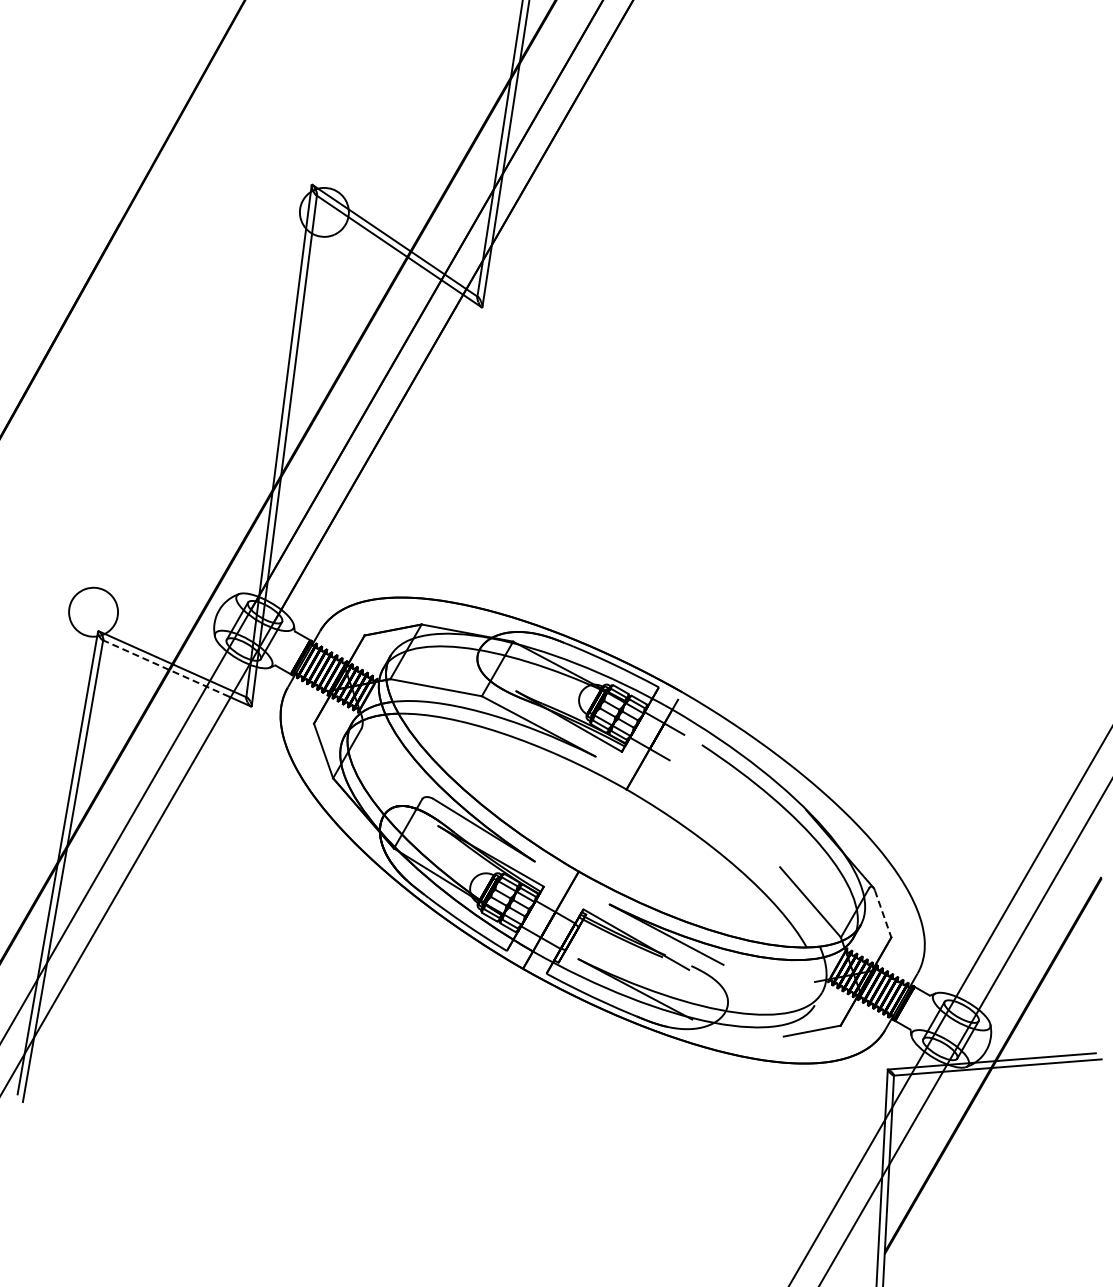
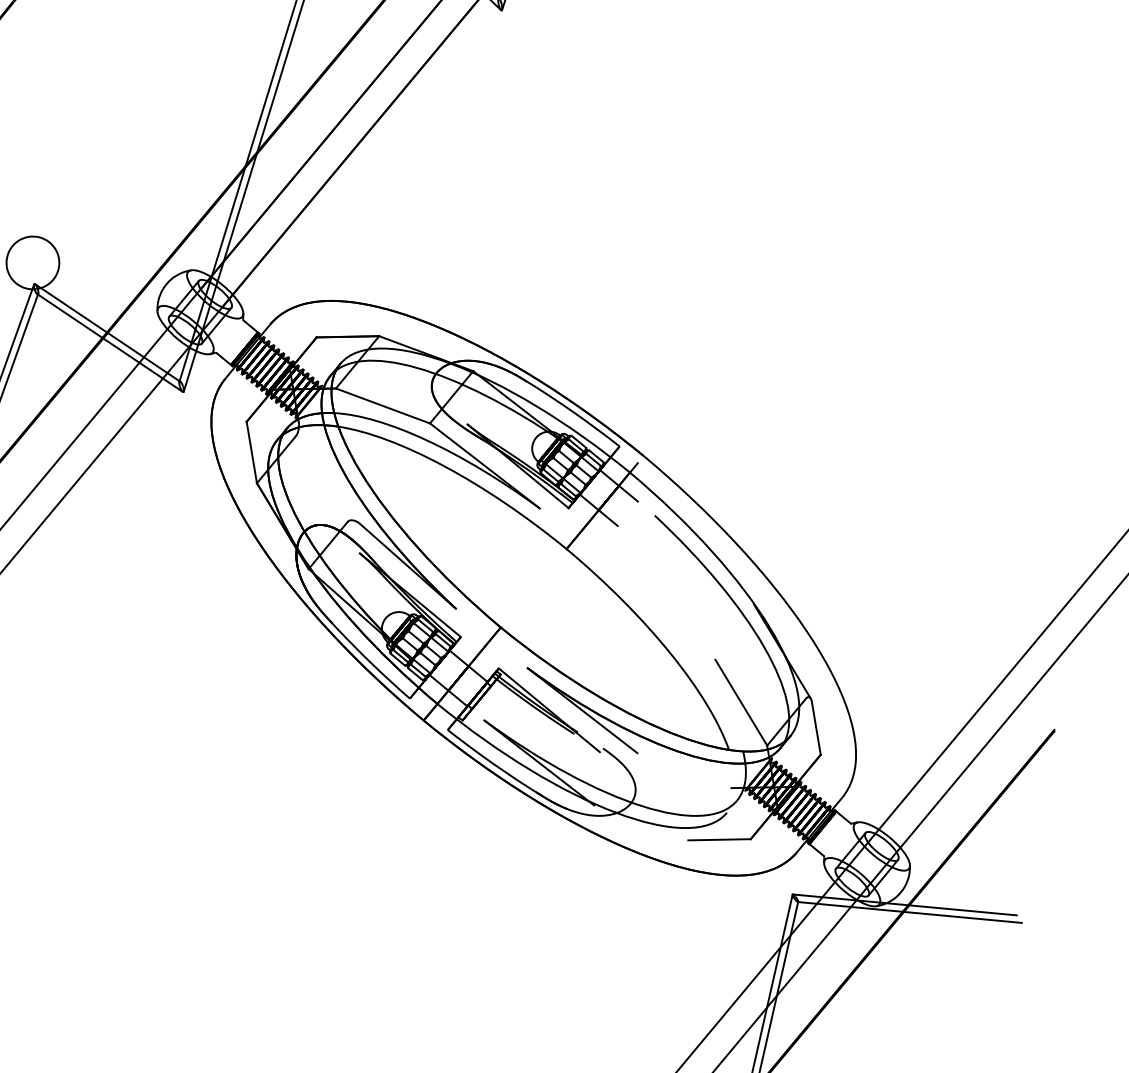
line: (166, 668) -> (100, 336), dashed -> solid
line: (883, 914) -> (816, 728), dashed -> solid

